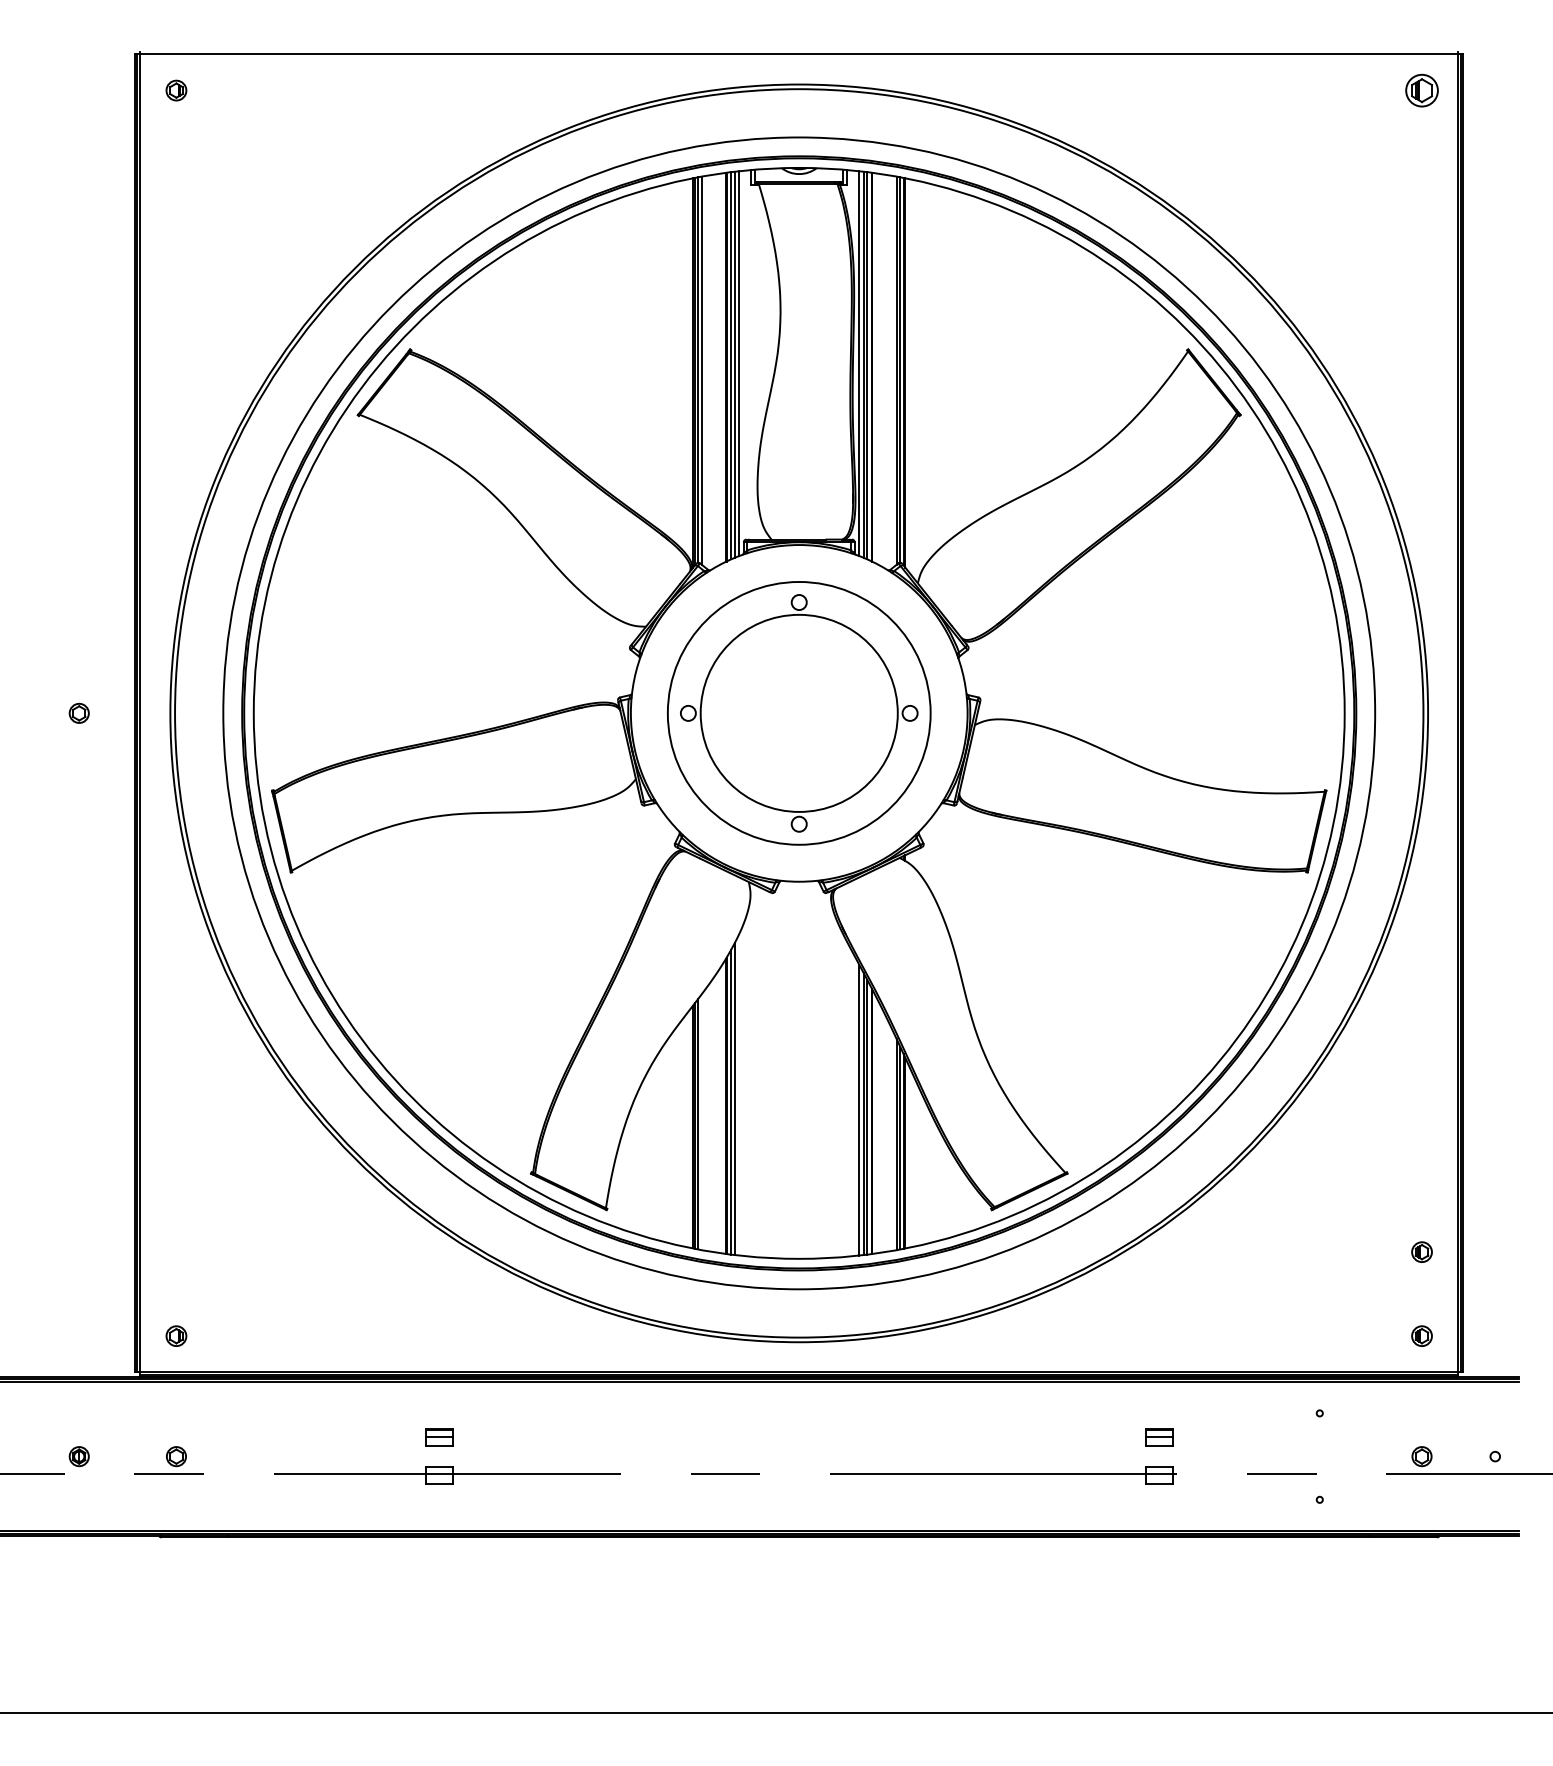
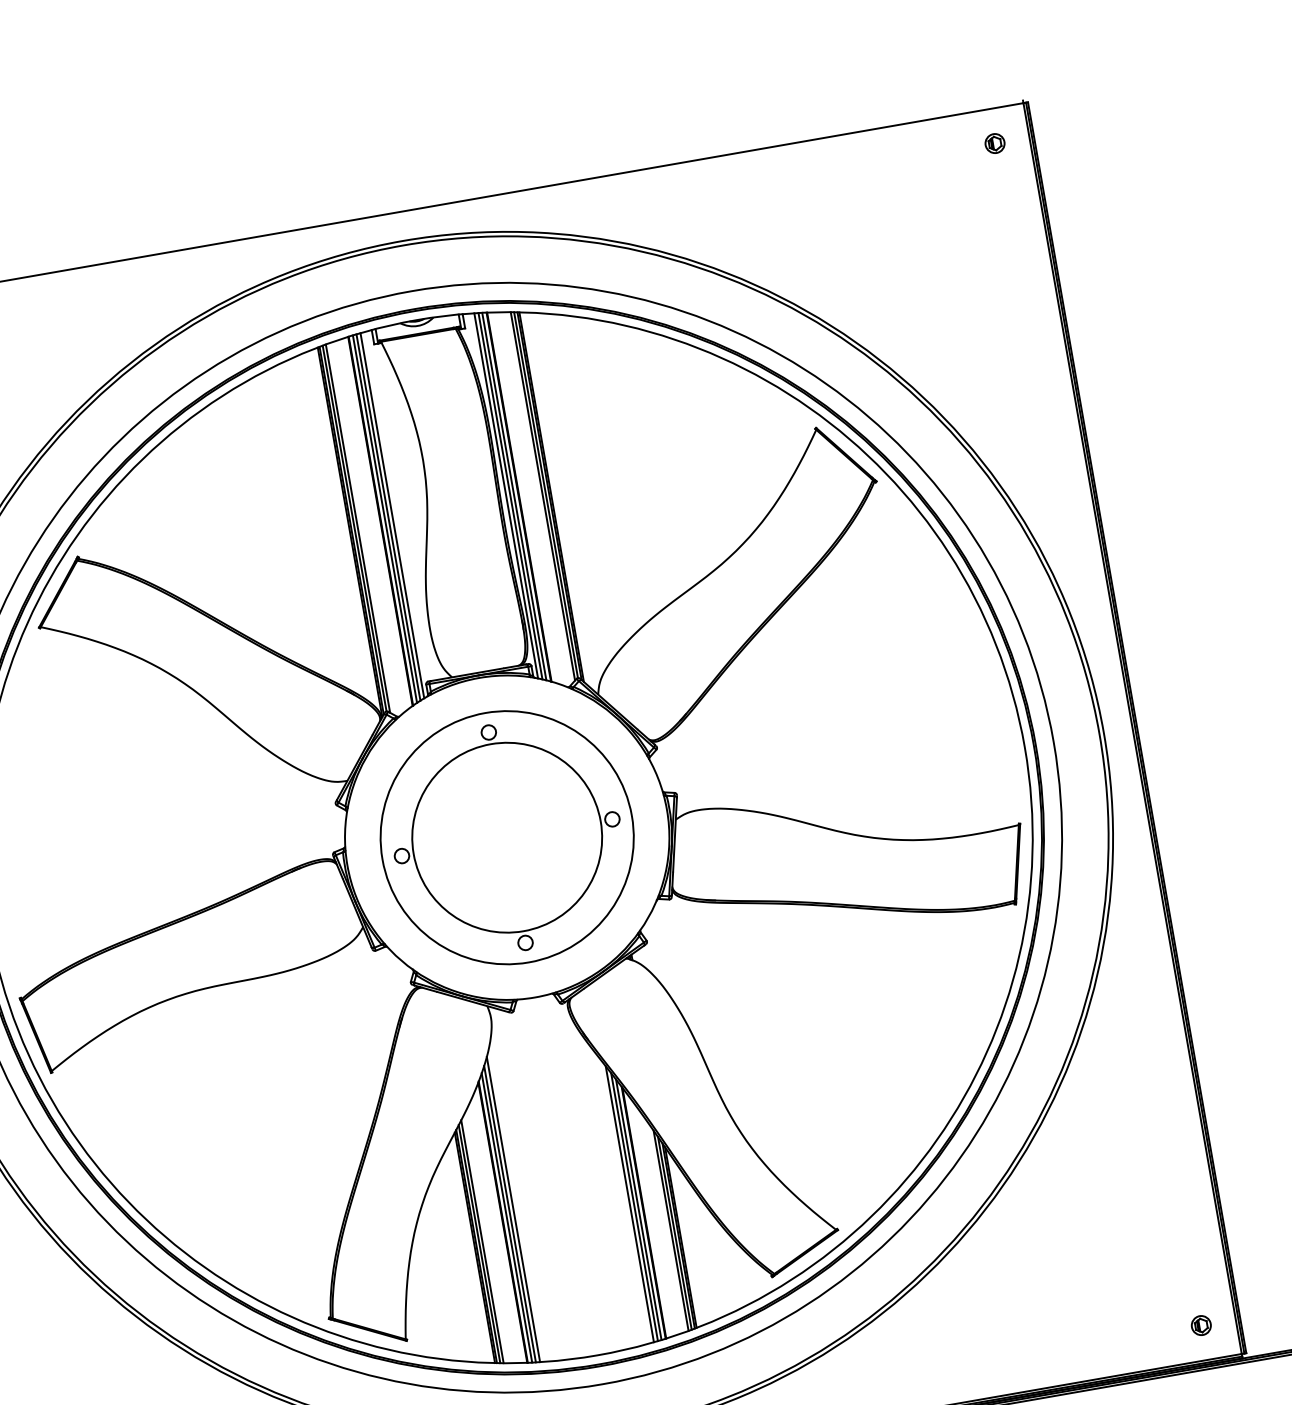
part: (1421, 90) -> (994, 143), size x0.62
line: (739, 1094) -> (513, 1209), added
line: (701, 1122) -> (482, 1242), added
part: (1421, 1251) -> (1186, 1245), removed

